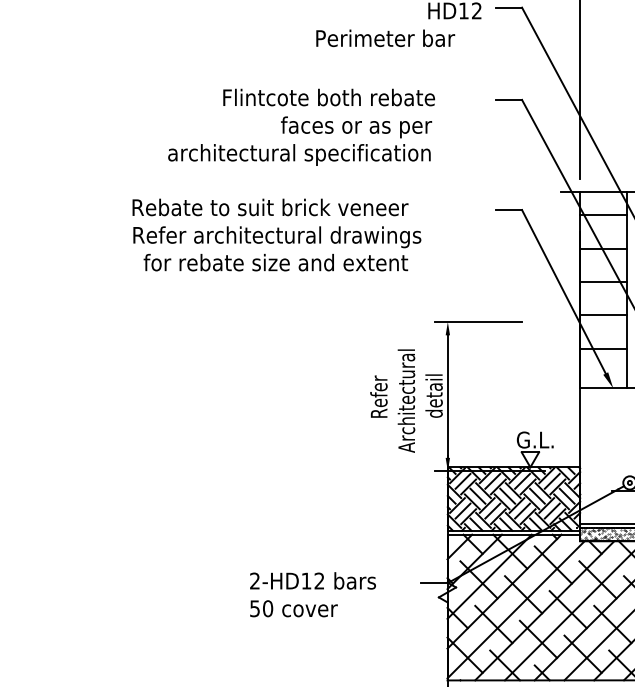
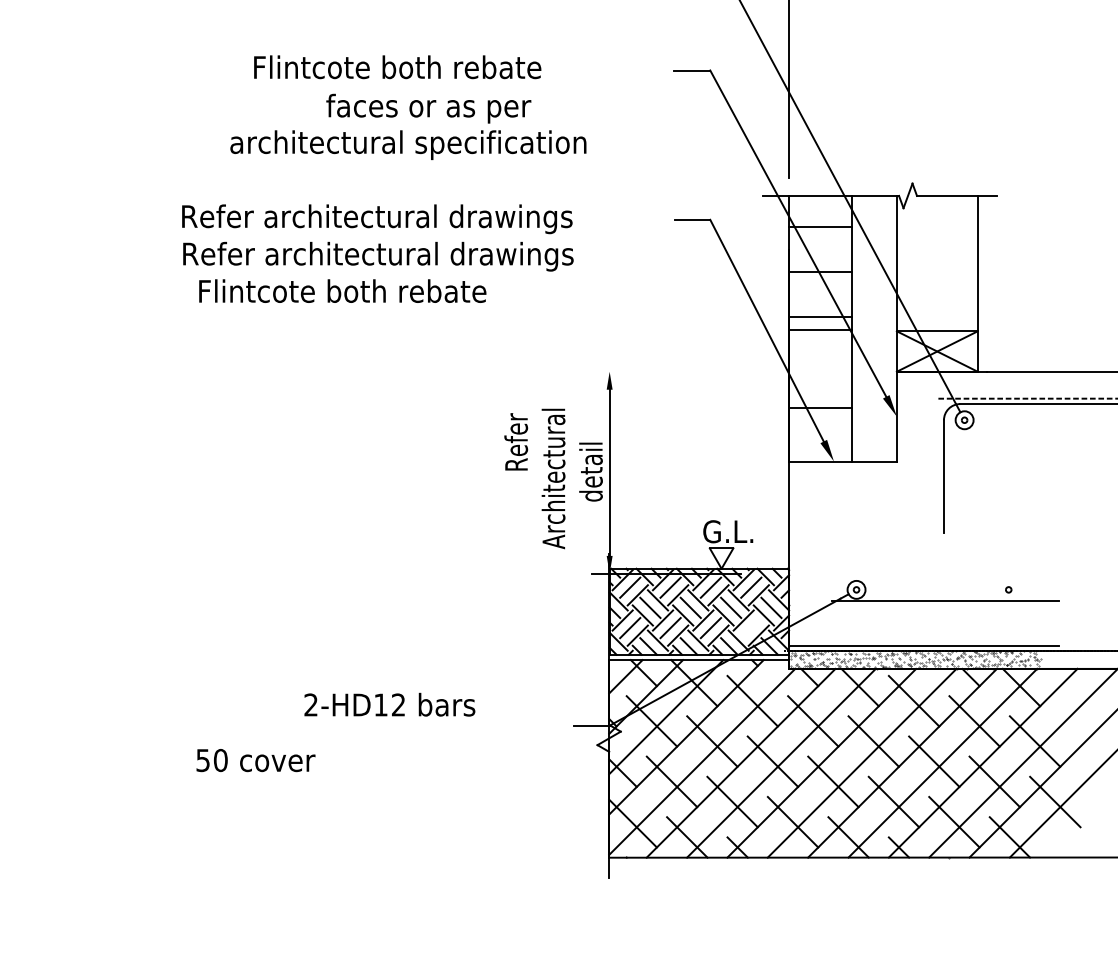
text: (329, 97) -> (397, 67), moved
text: (356, 127) -> (428, 108), moved
text: (289, 209) -> (394, 219), Rebate to suit brick veneer -> Refer architectural drawings
text: (275, 262) -> (376, 290), for rebate size and extent -> Flintcote both rebate
line: (603, 315) -> (820, 330), moved
line: (477, 321) -> (650, 371), removed
text: (379, 396) -> (516, 441), moved
line: (552, 511) -> (751, 628), removed
text: (312, 580) -> (389, 704), moved
text: (293, 608) -> (255, 760), moved

